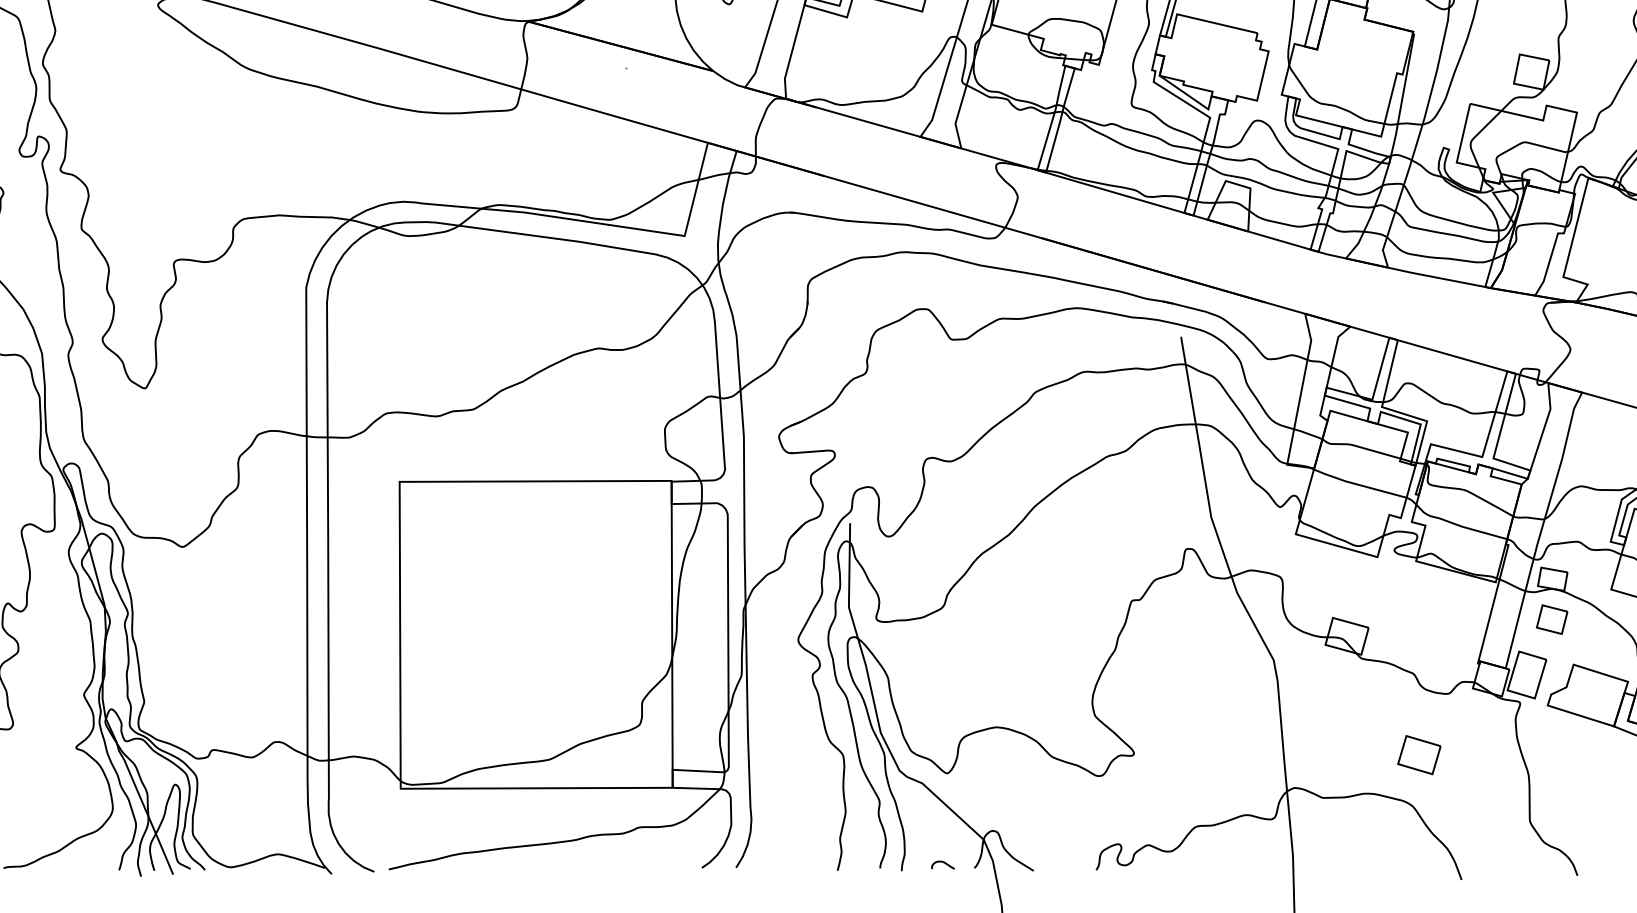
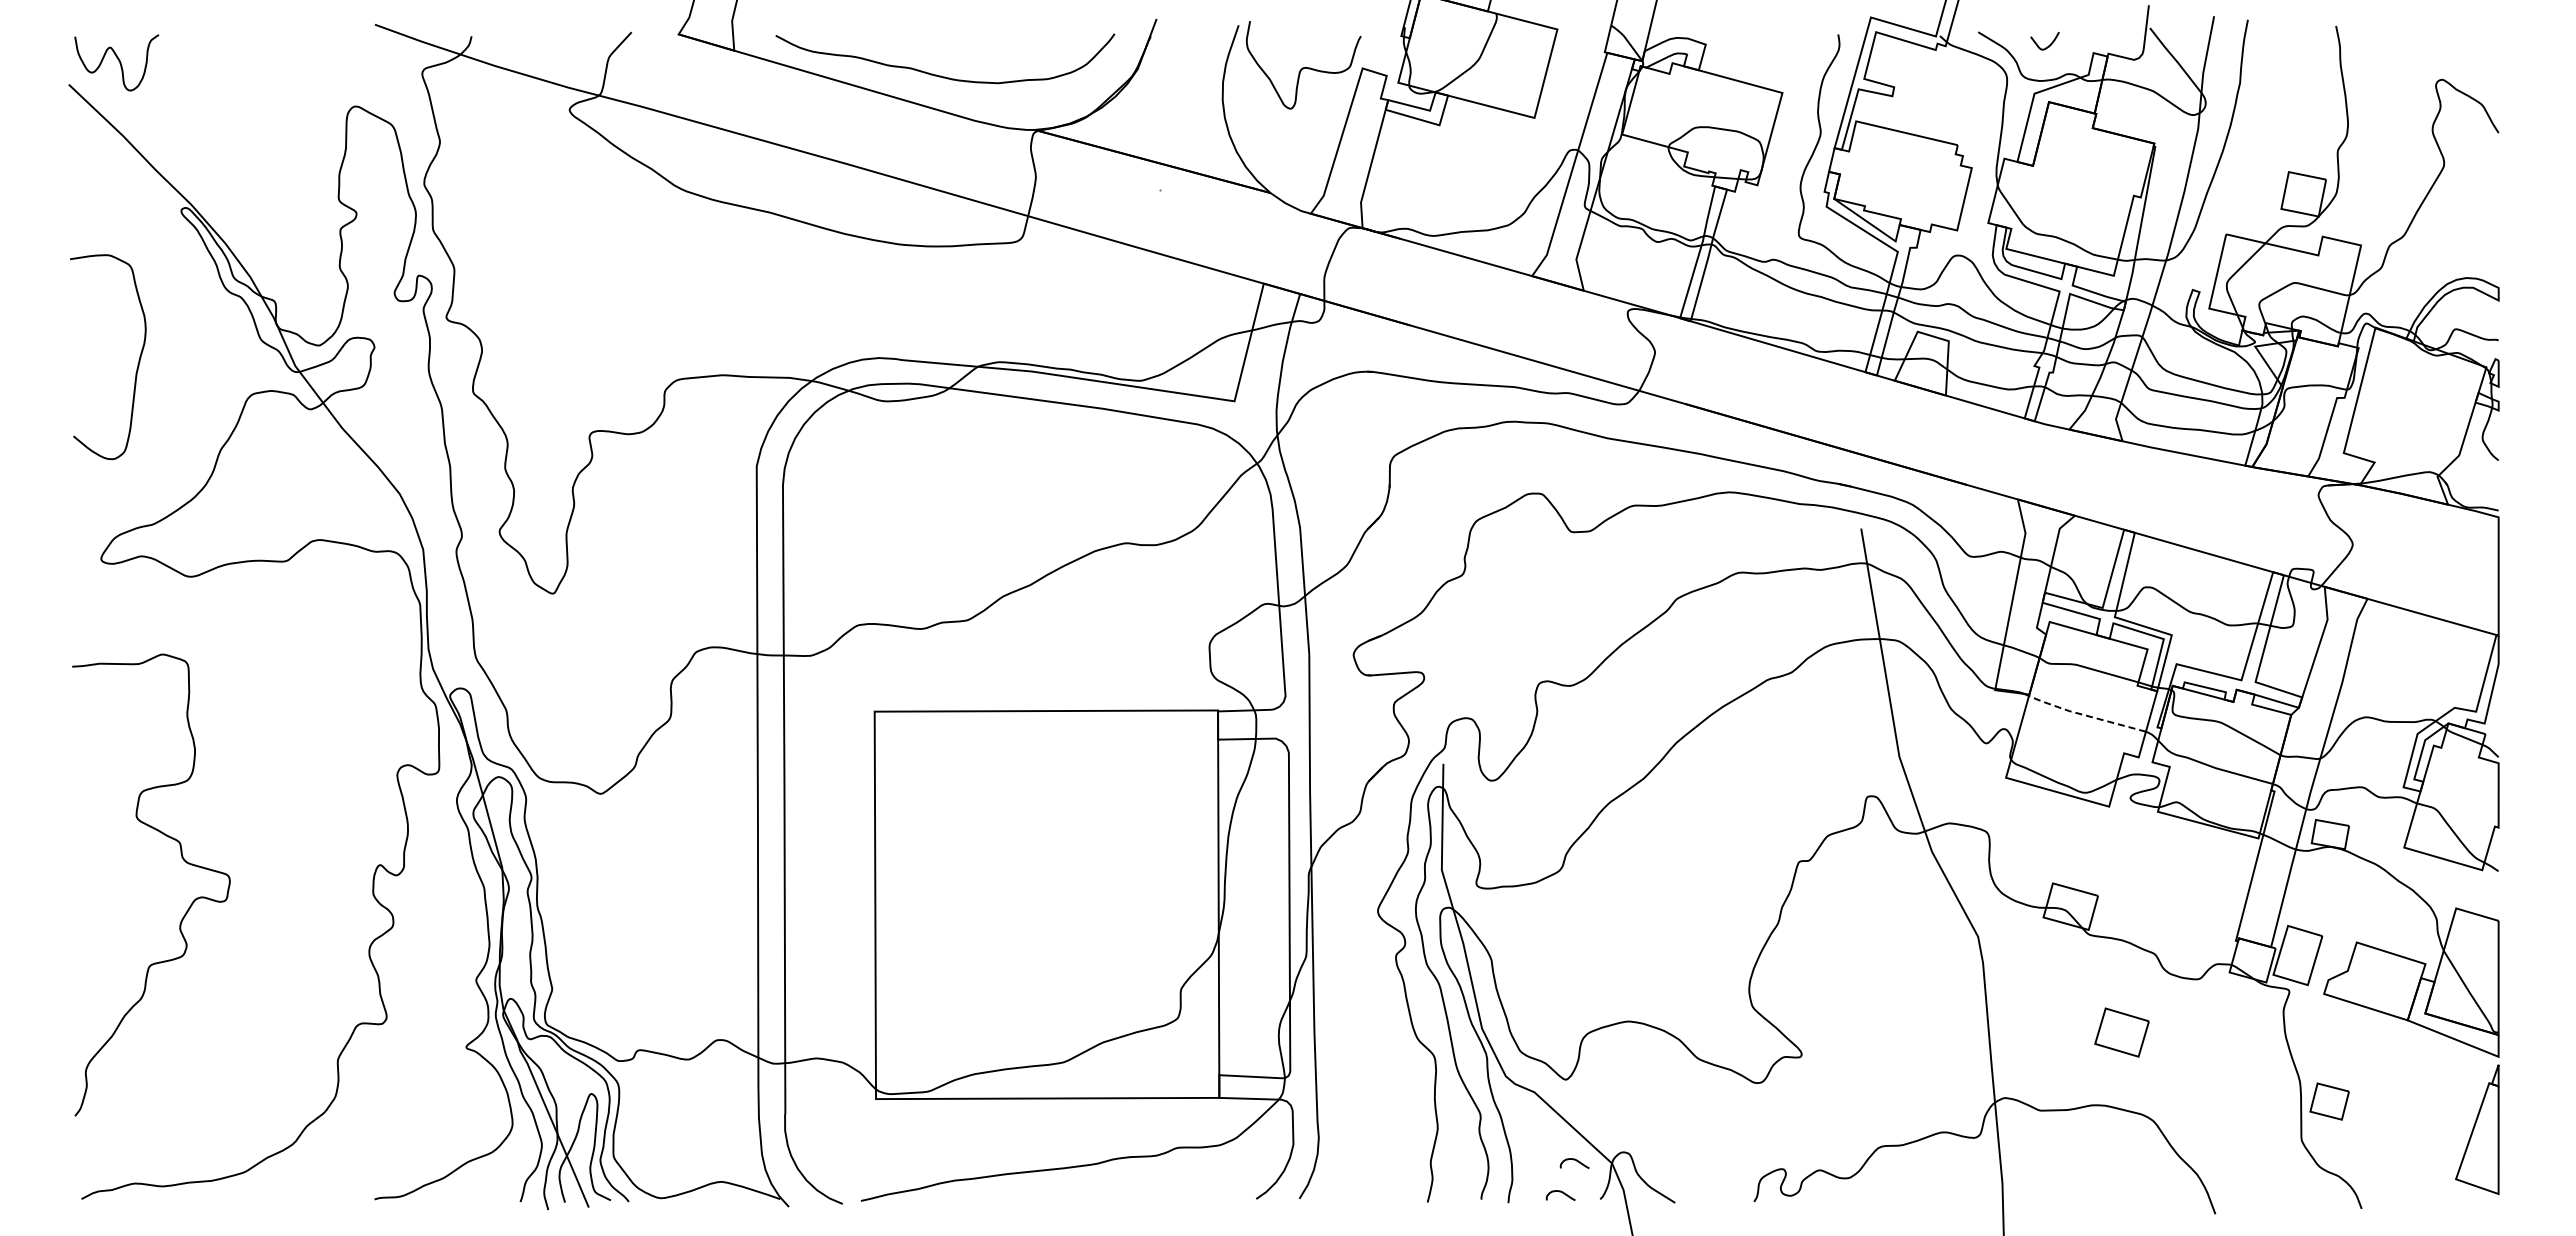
line: (1358, 484) -> (2085, 715), solid -> dashed
part: (1552, 619) -> (2329, 1101), moved
part: (1418, 755) -> (2121, 1032), moved
curve: (955, 838) -> (1576, 1161), added

